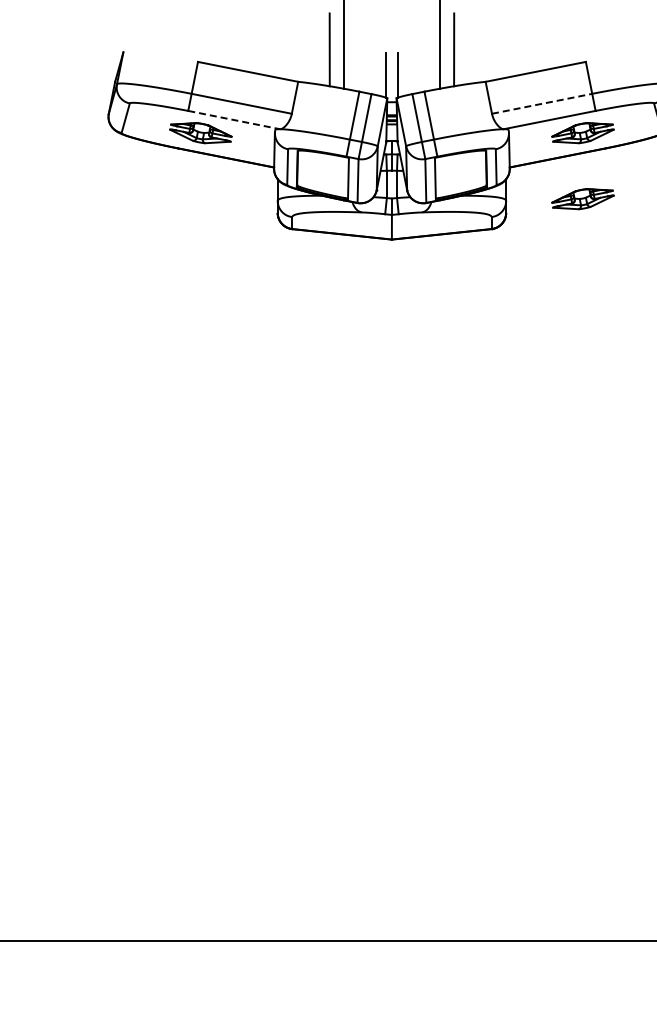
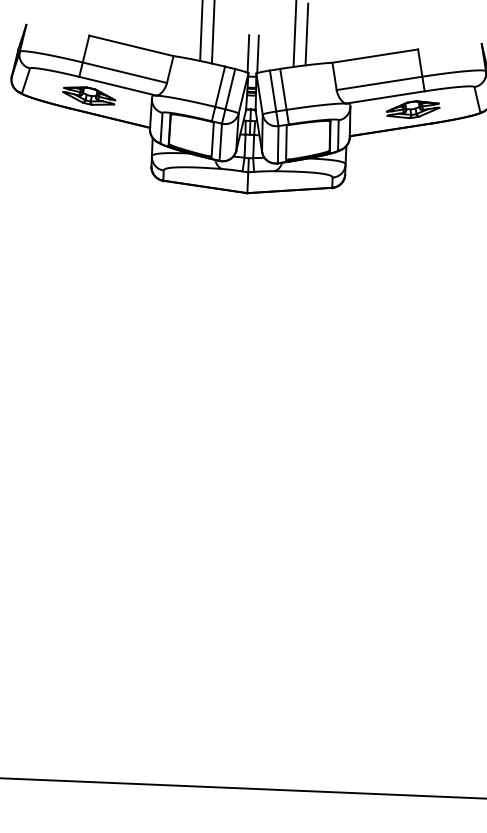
line: (542, 103) -> (379, 83), dashed -> solid
line: (234, 120) -> (118, 86), dashed -> solid
part: (582, 199) -> (410, 165), removed

